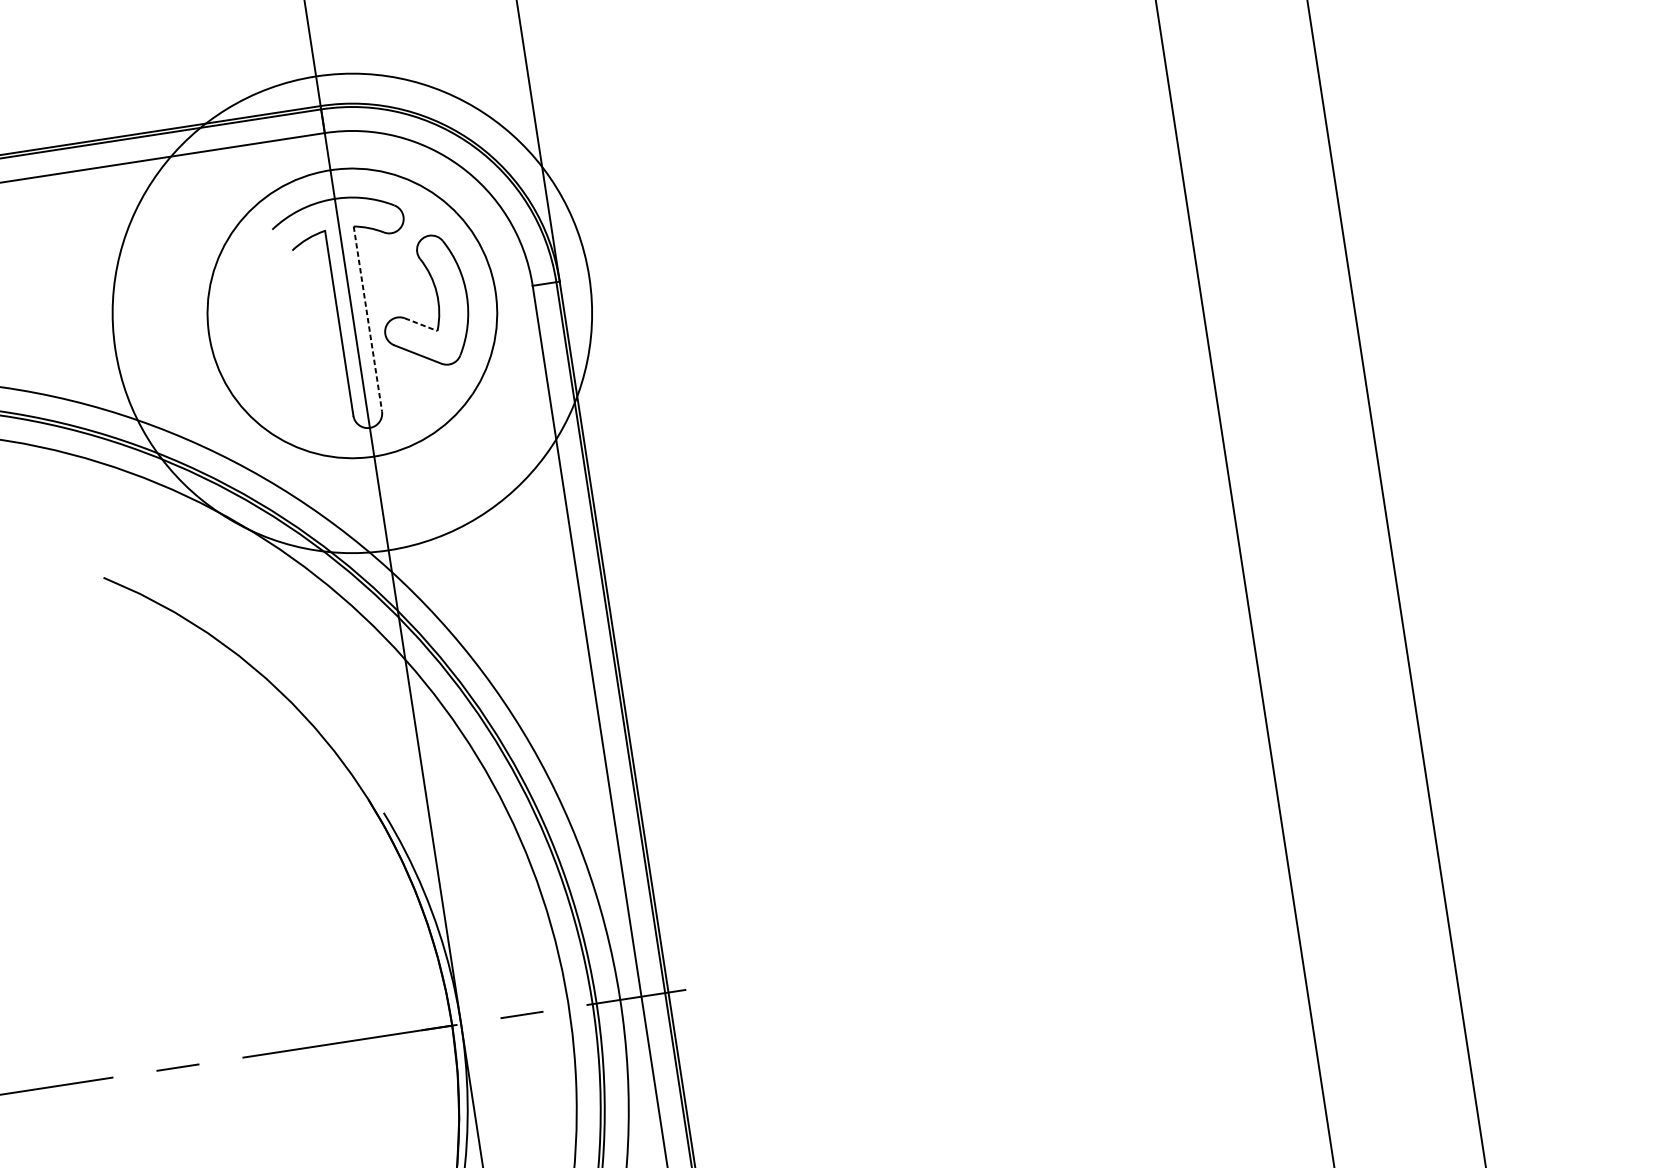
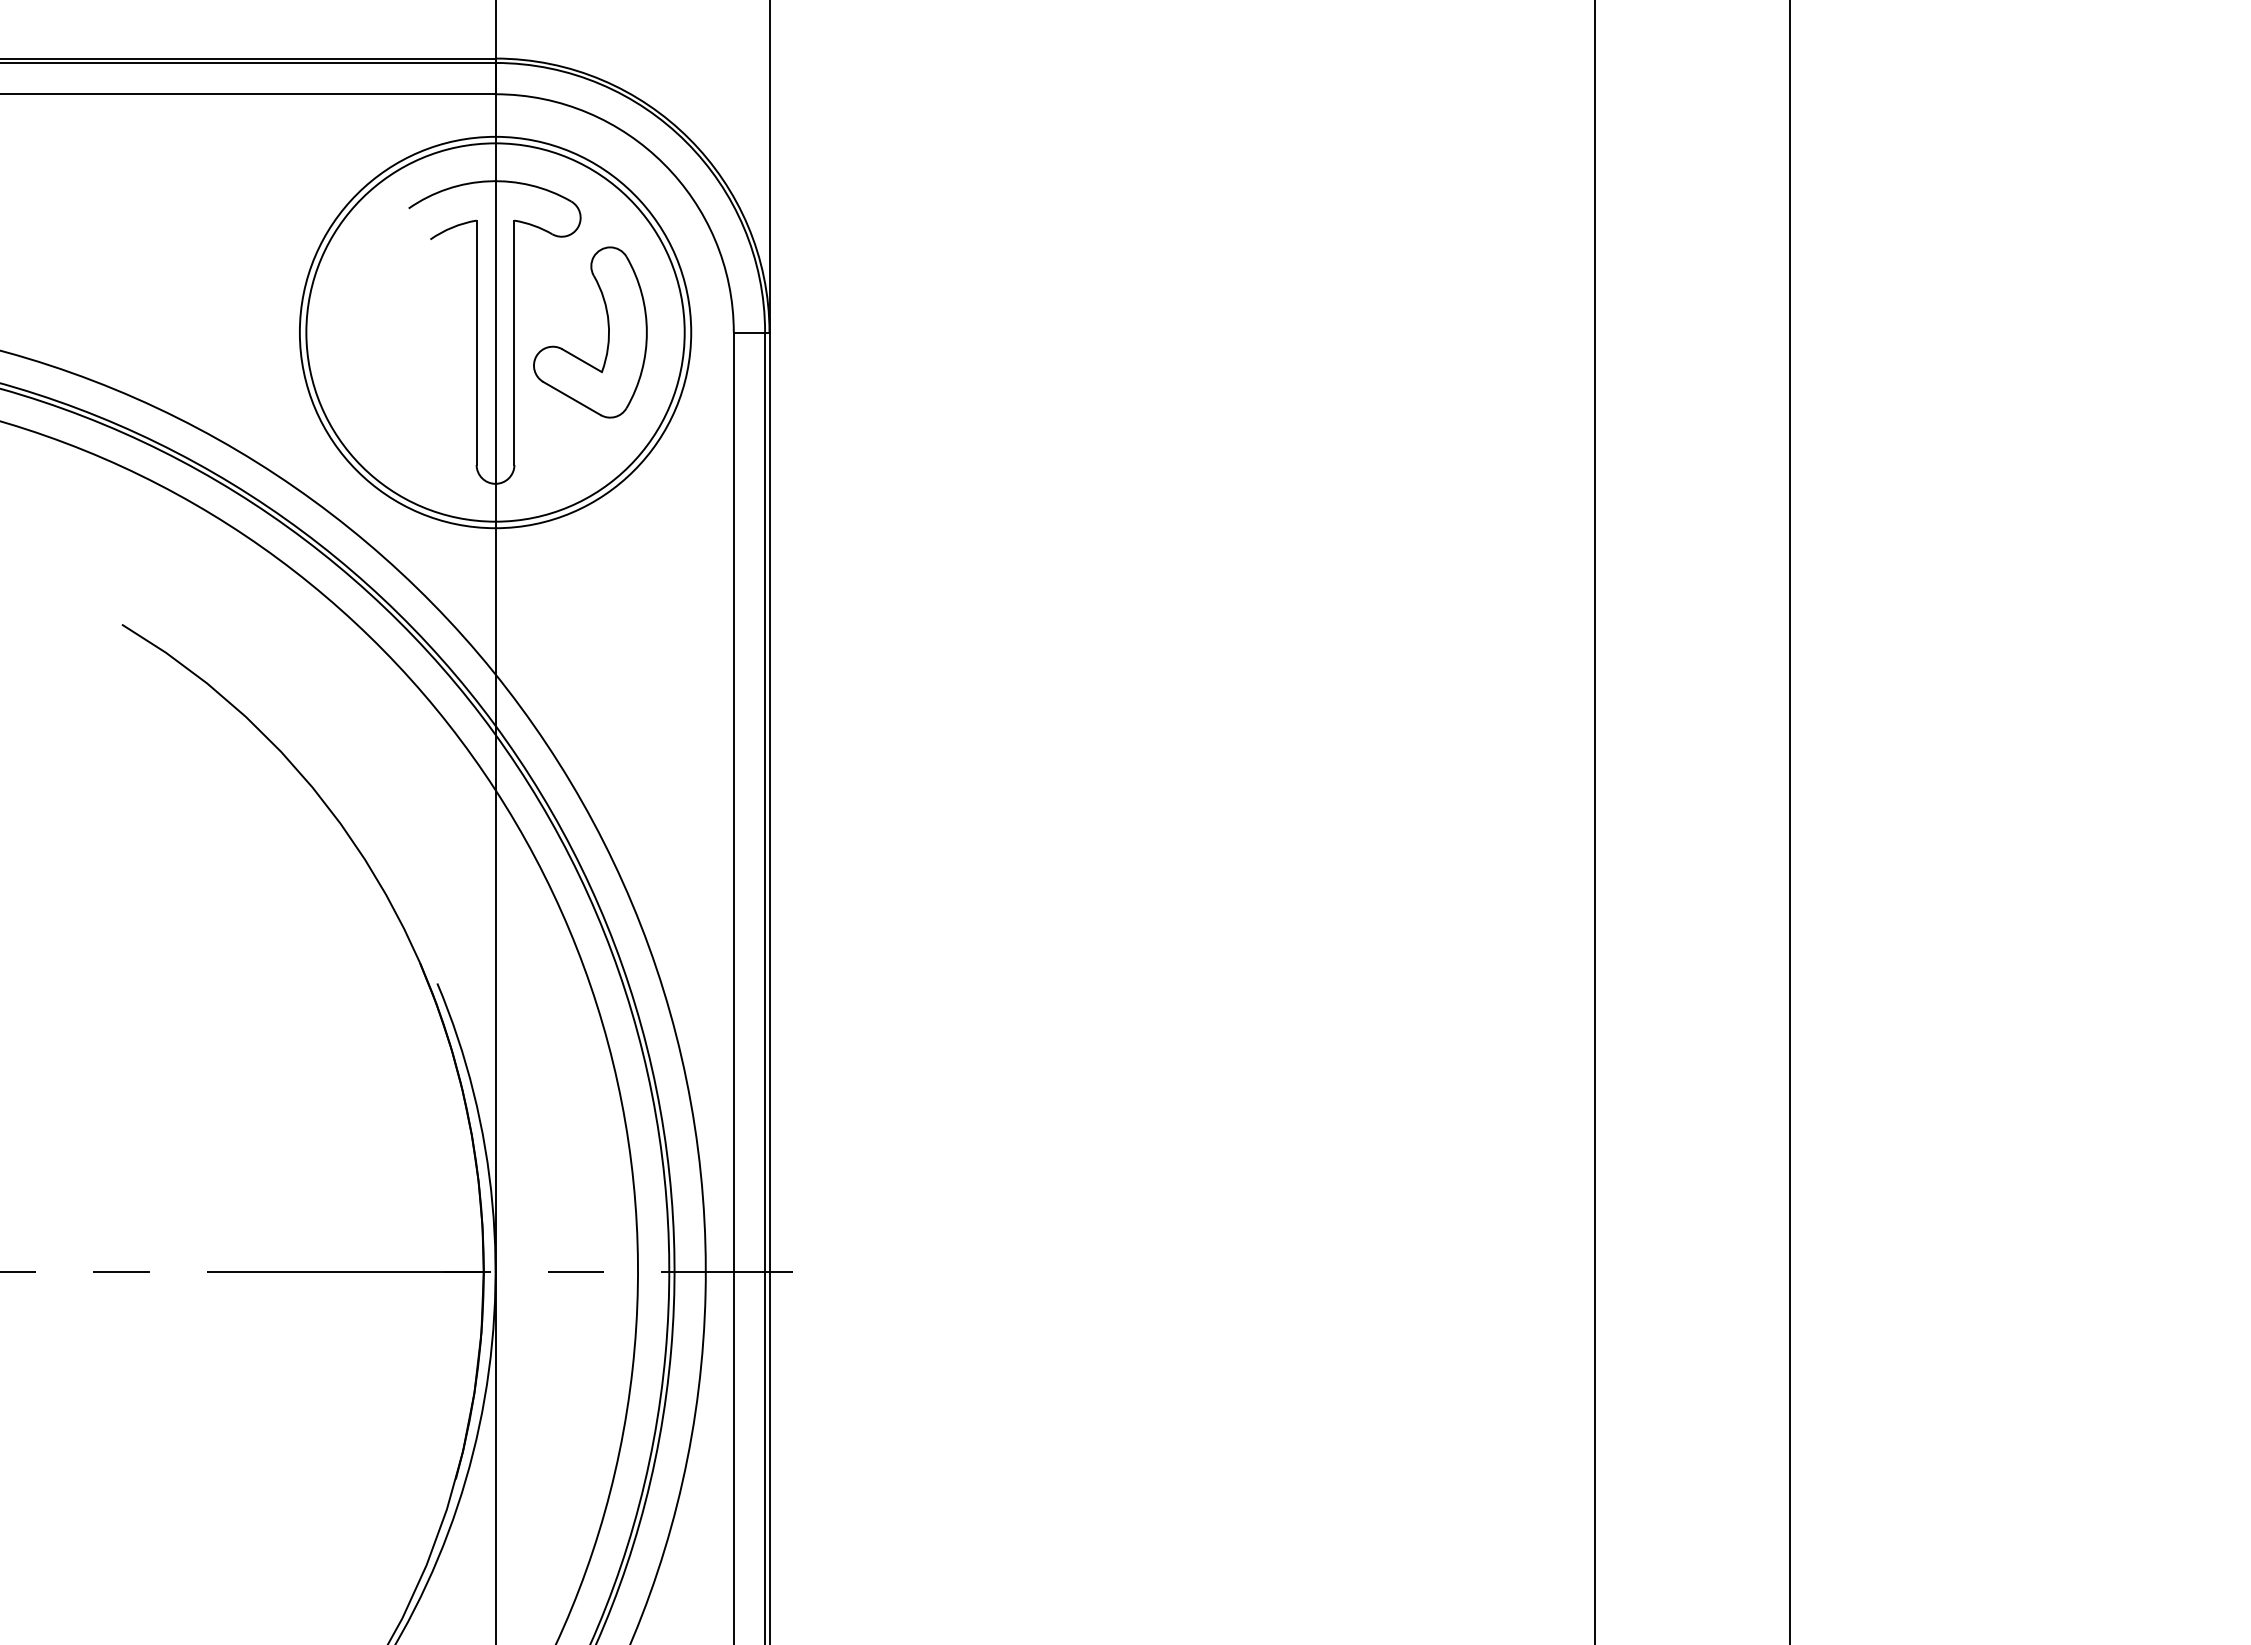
circle: (352, 313) -> (495, 332), size x0.62
line: (368, 319) -> (514, 343), dashed -> solid
line: (421, 324) -> (582, 360), dashed -> solid

